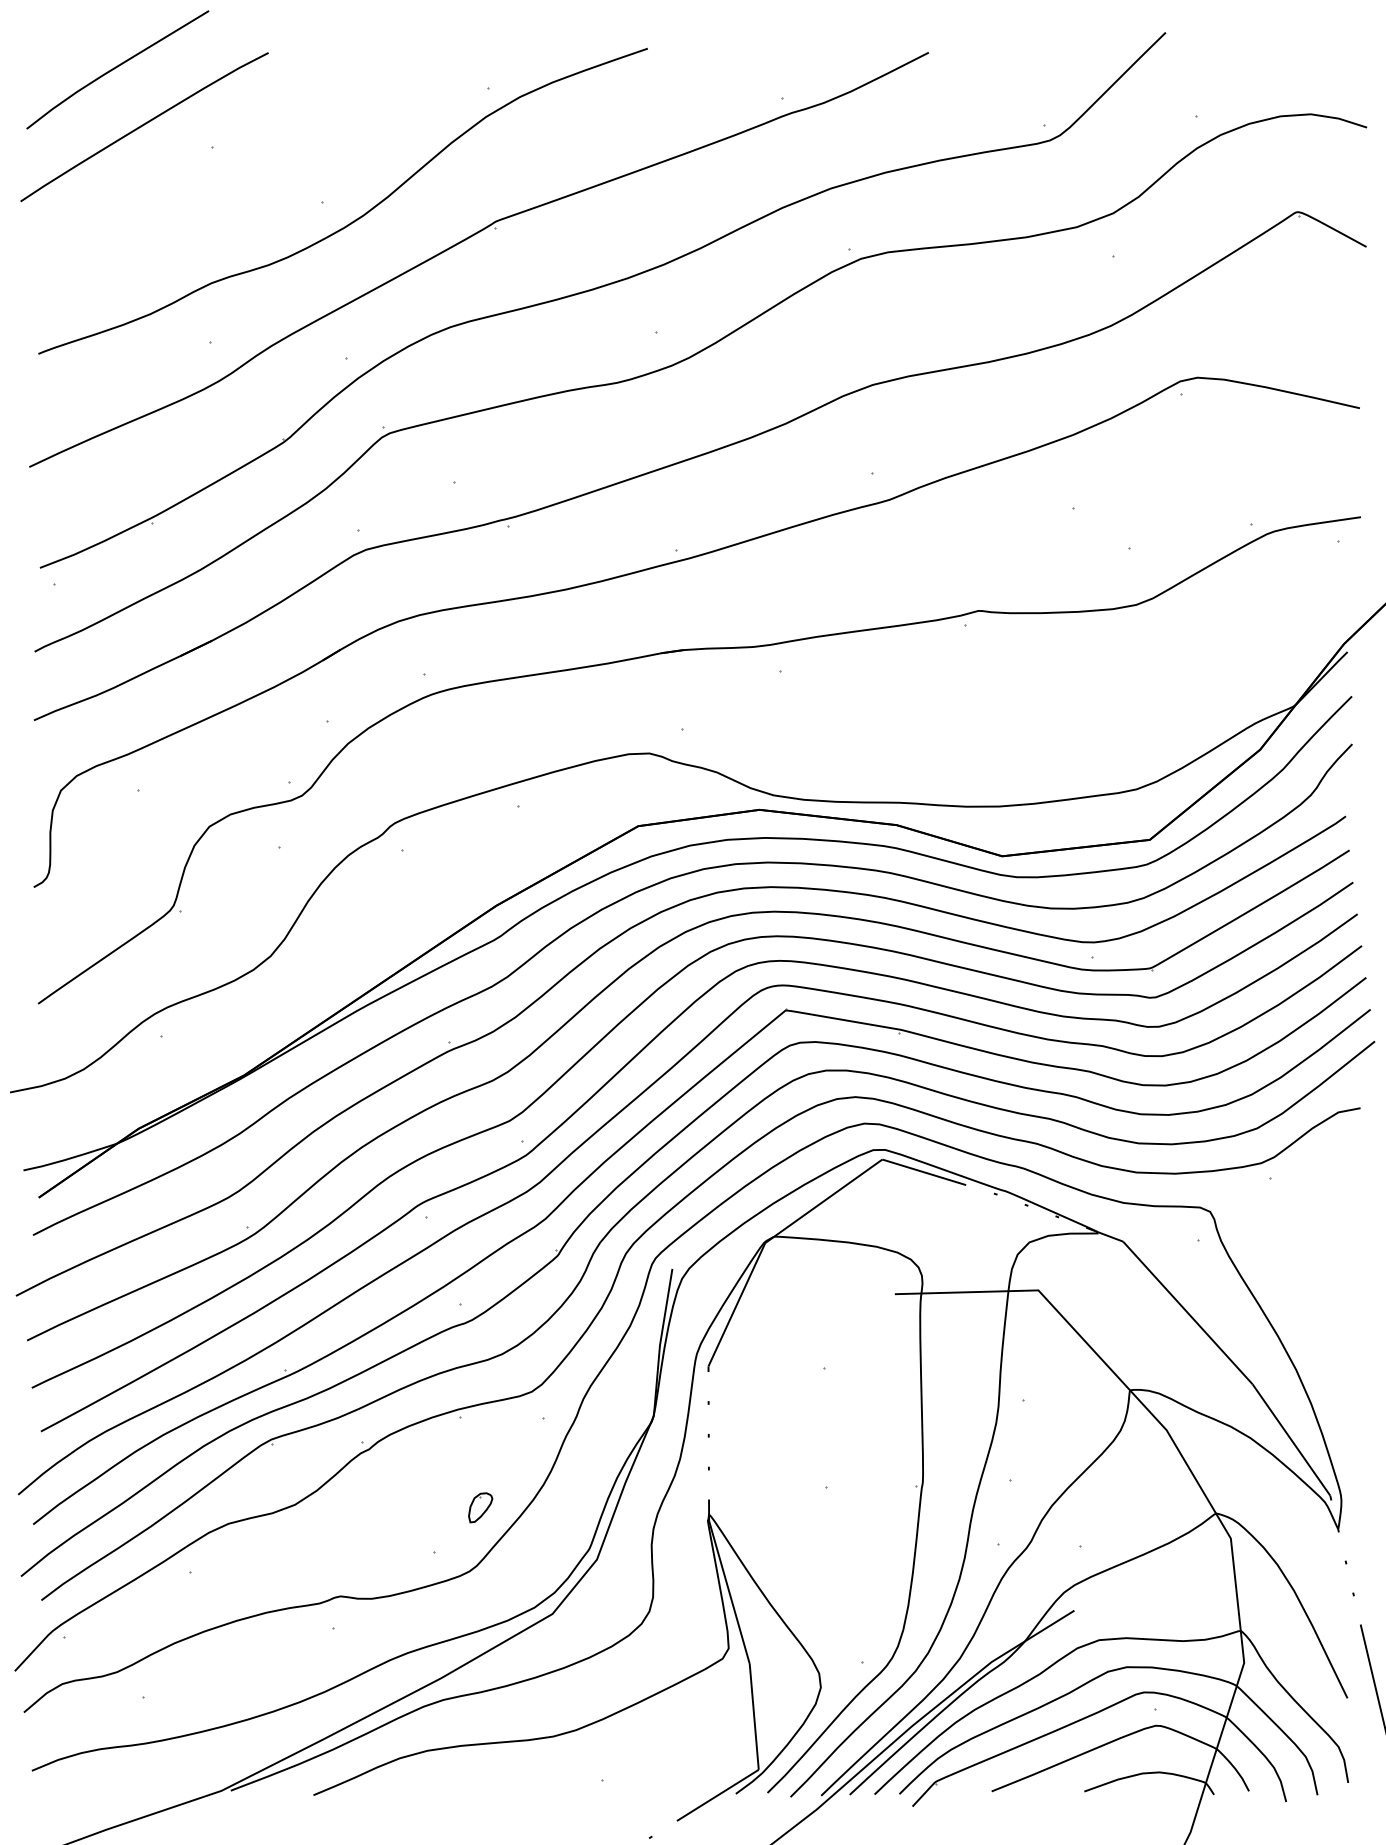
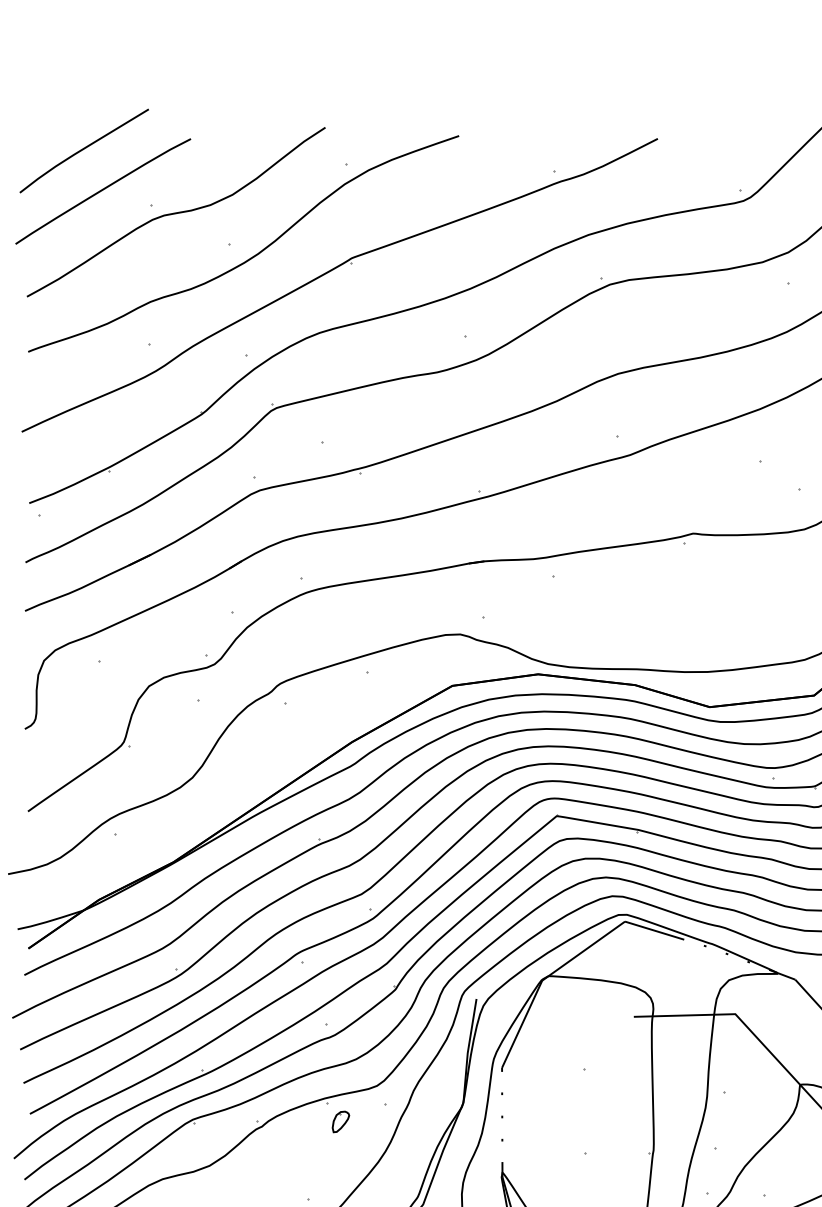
curve: (248, 156) -> (176, 212), added
part: (480, 1507) -> (340, 1121), moved

